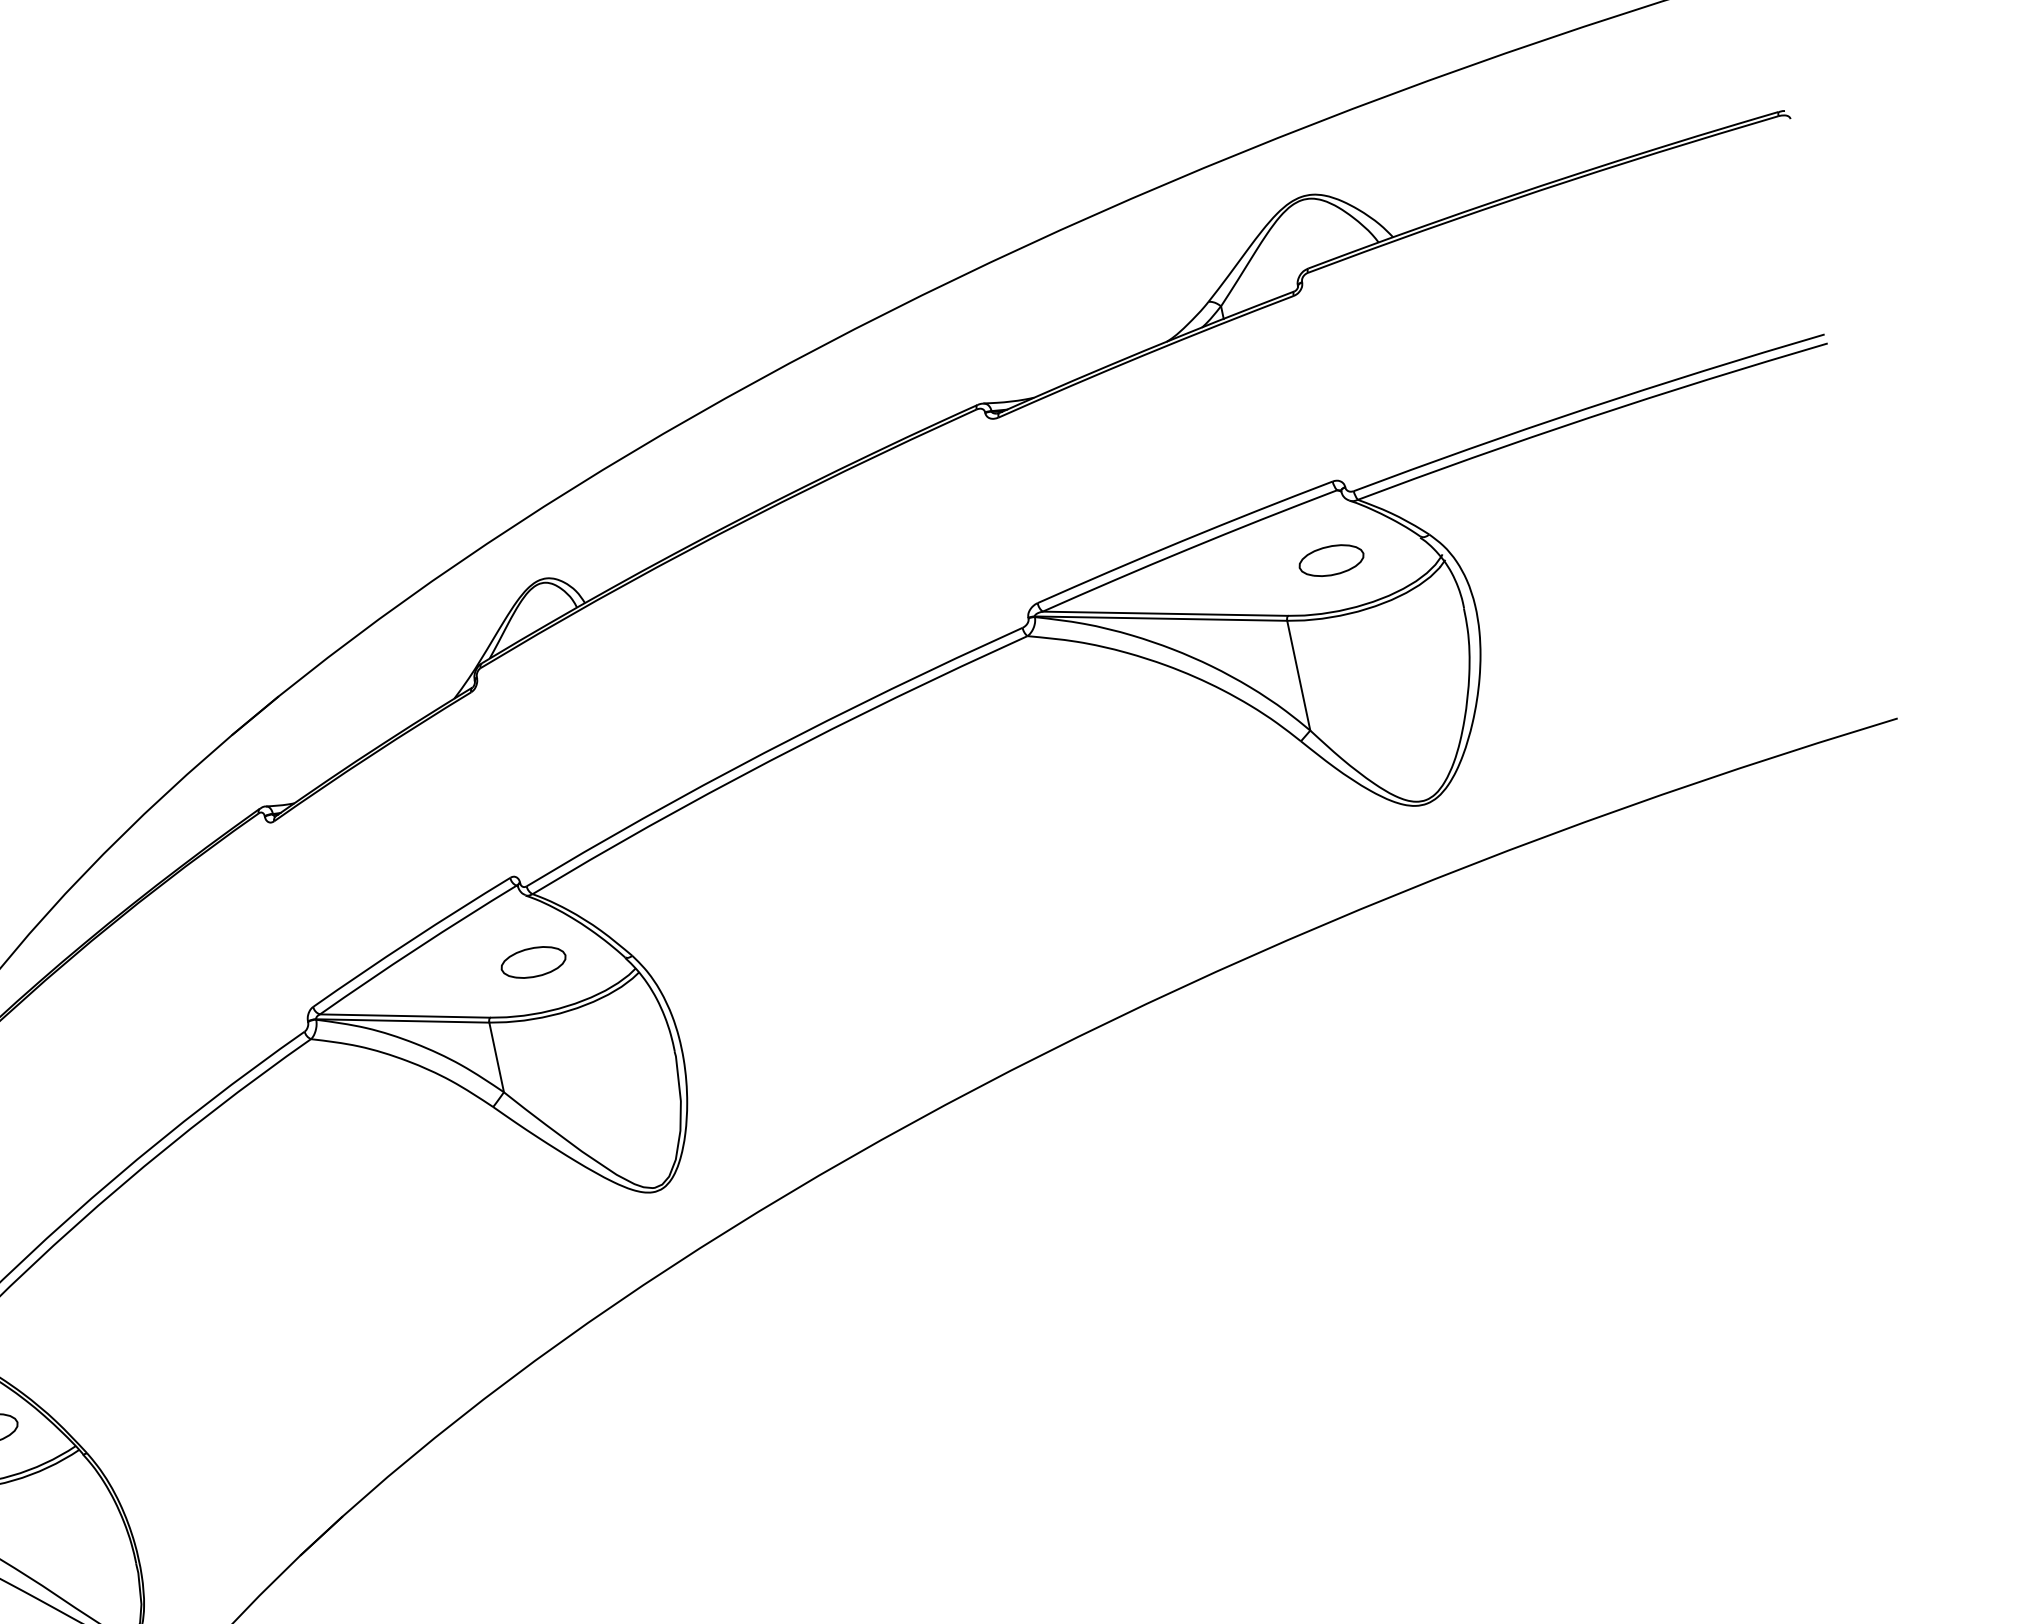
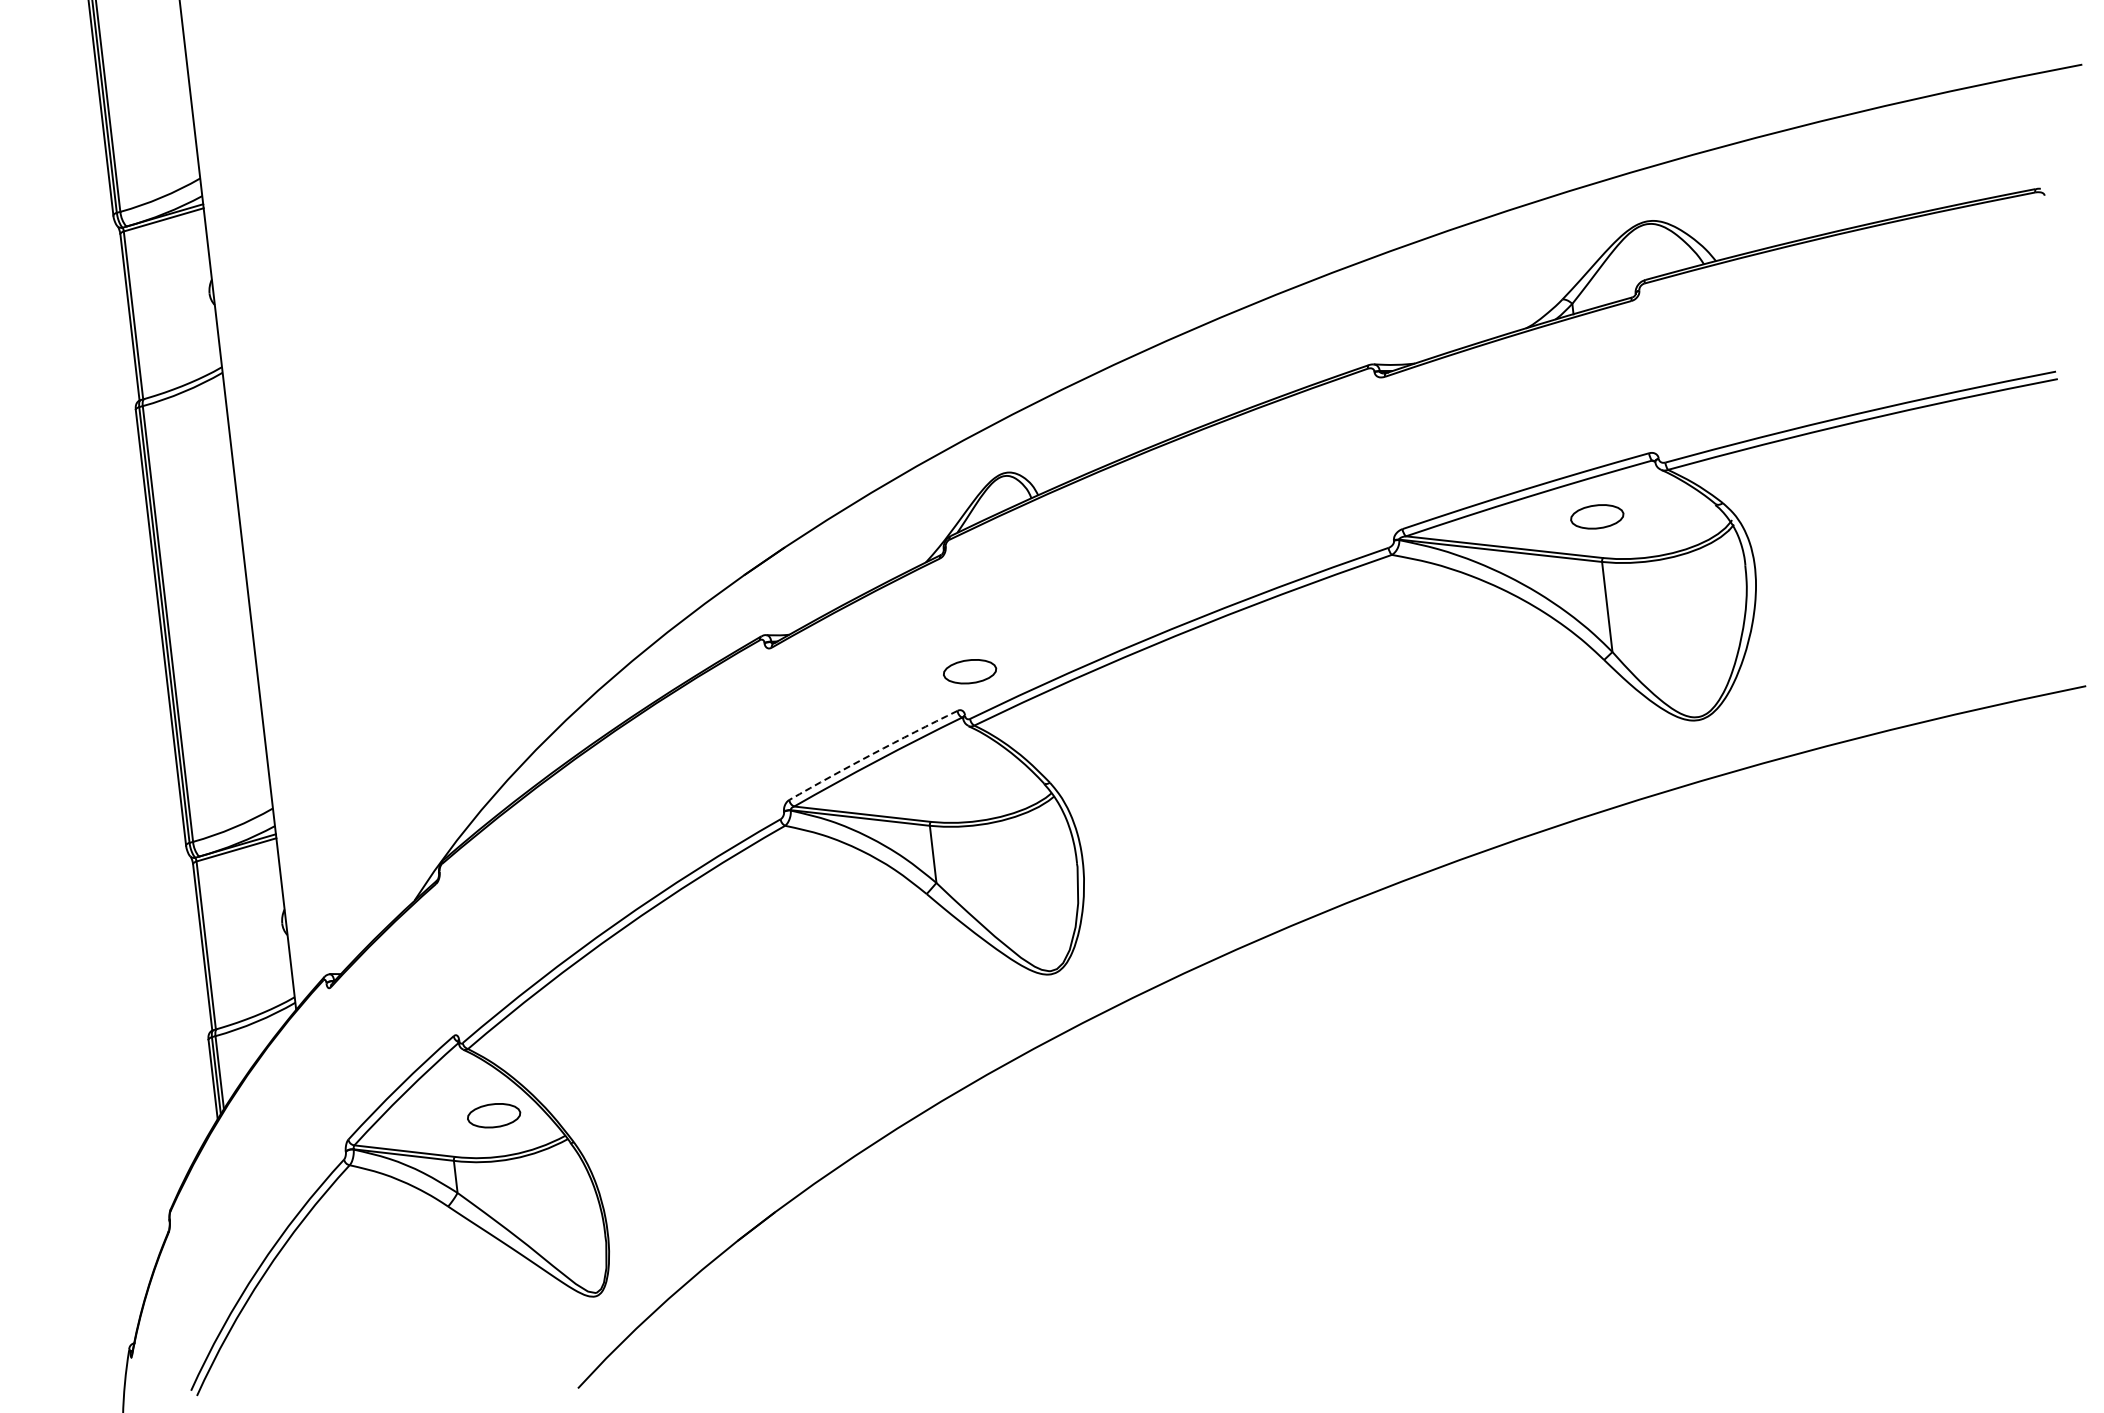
part: (1331, 560) -> (1597, 516), moved
arc: (410, 941) -> (872, 754), solid -> dashed
part: (534, 962) -> (970, 671), moved

